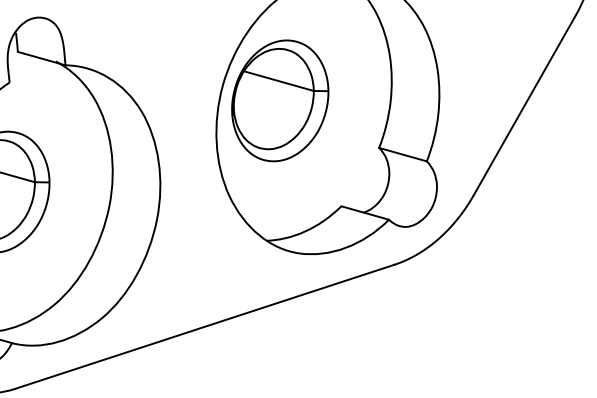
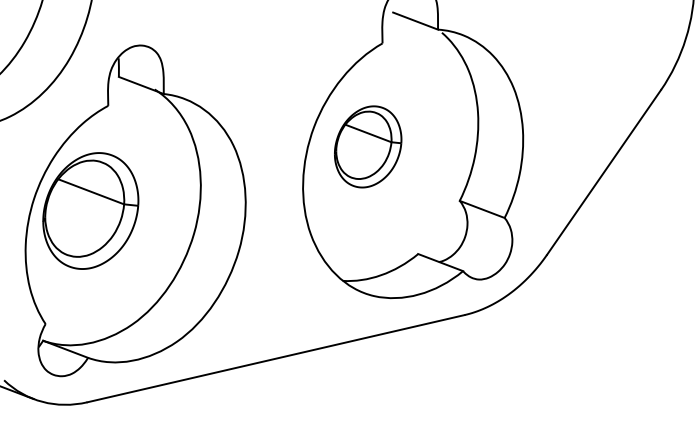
part: (279, 100) -> (367, 146), size x0.7

